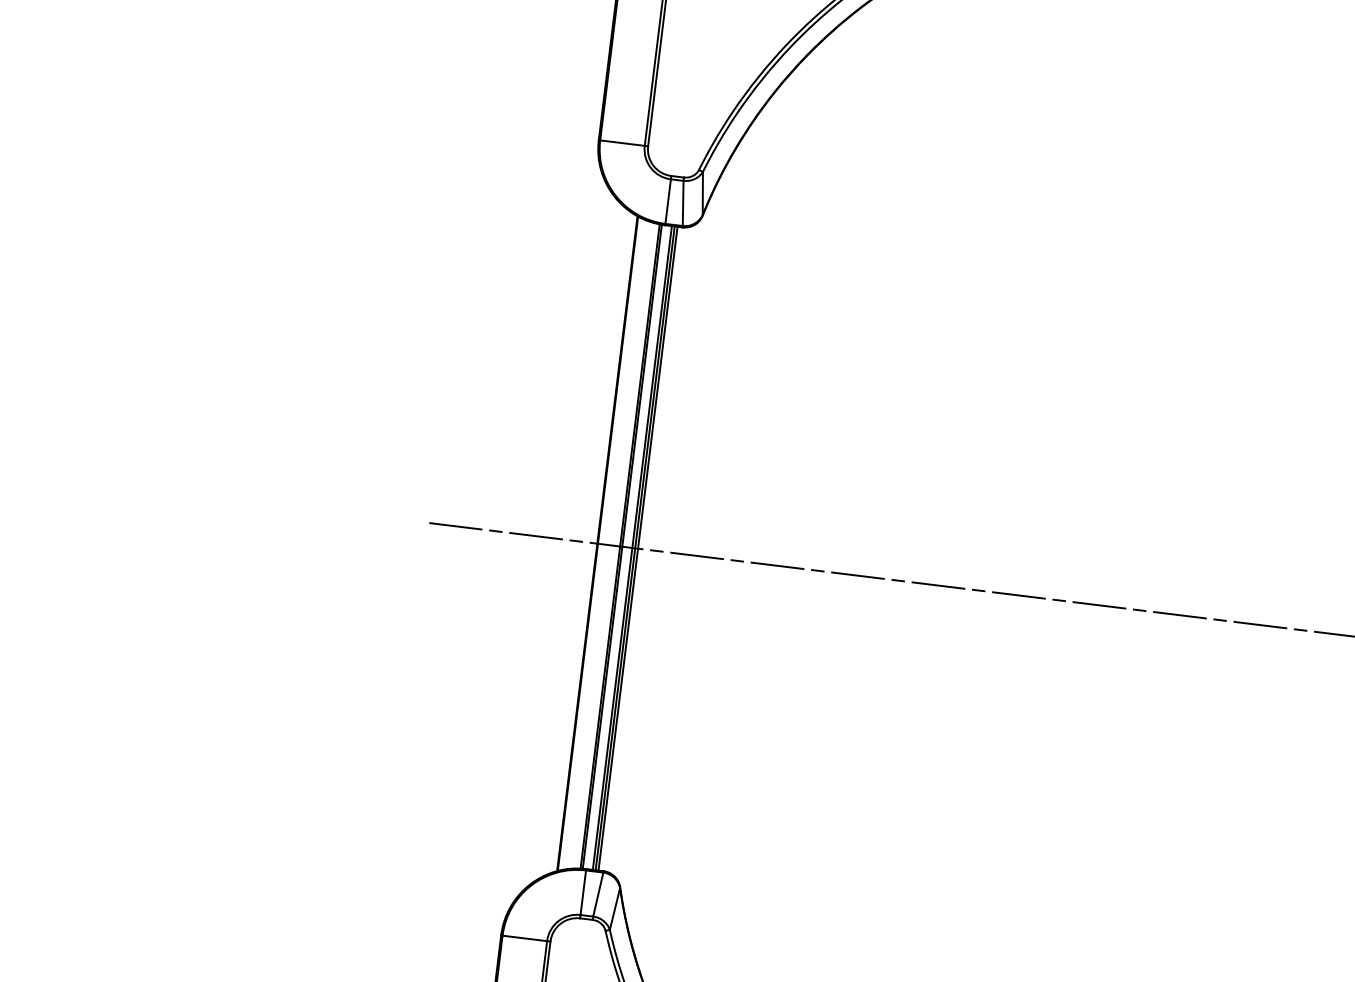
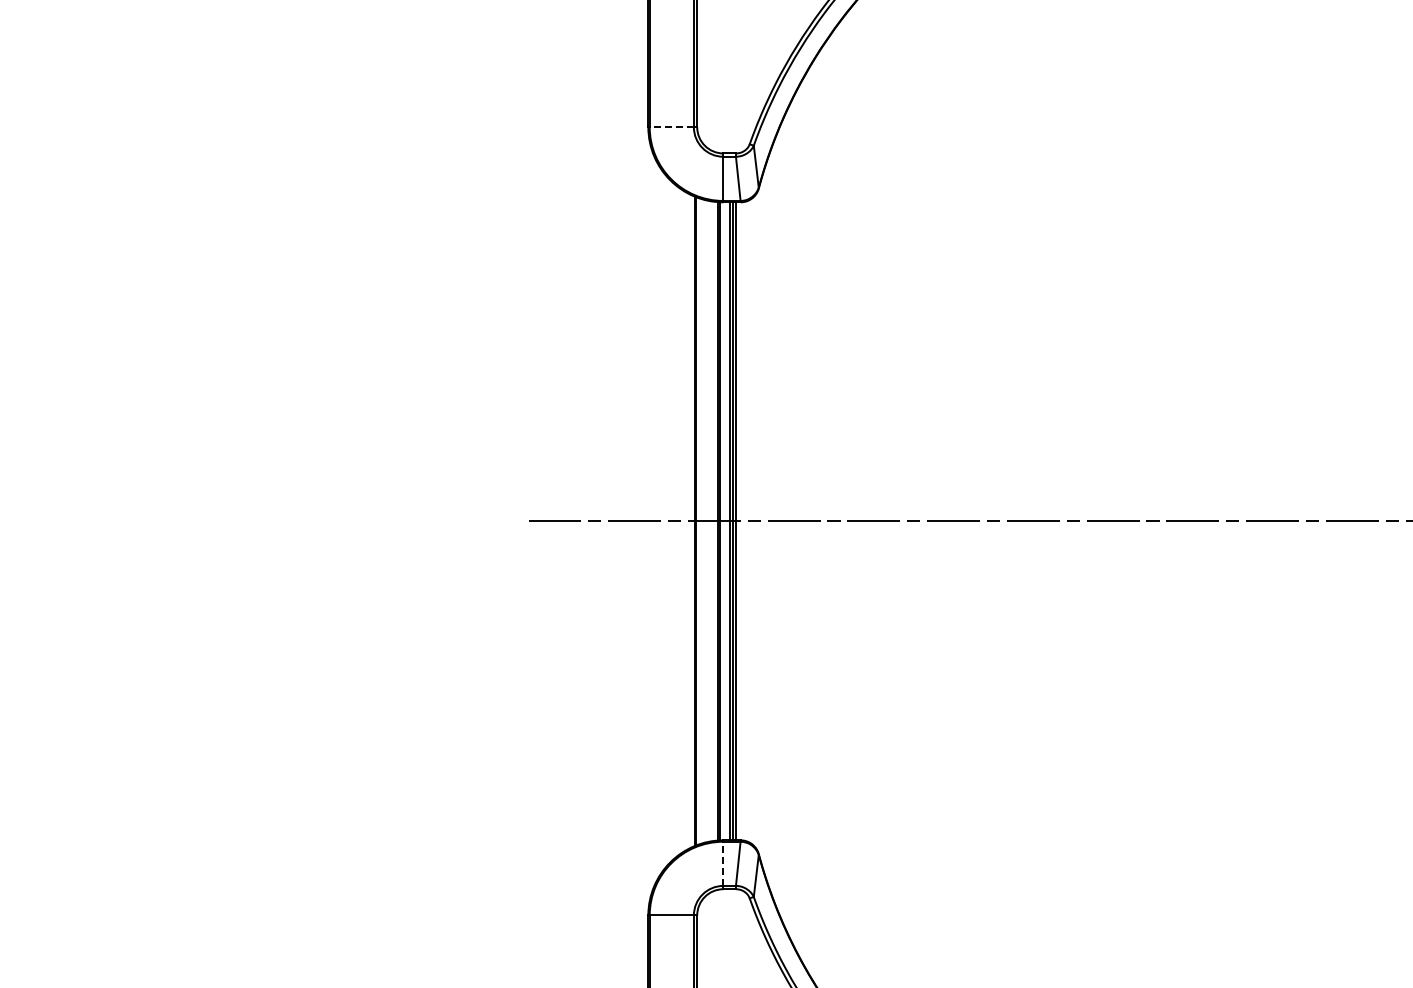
line: (622, 143) -> (671, 127), solid -> dashed
line: (583, 892) -> (723, 863), solid -> dashed

